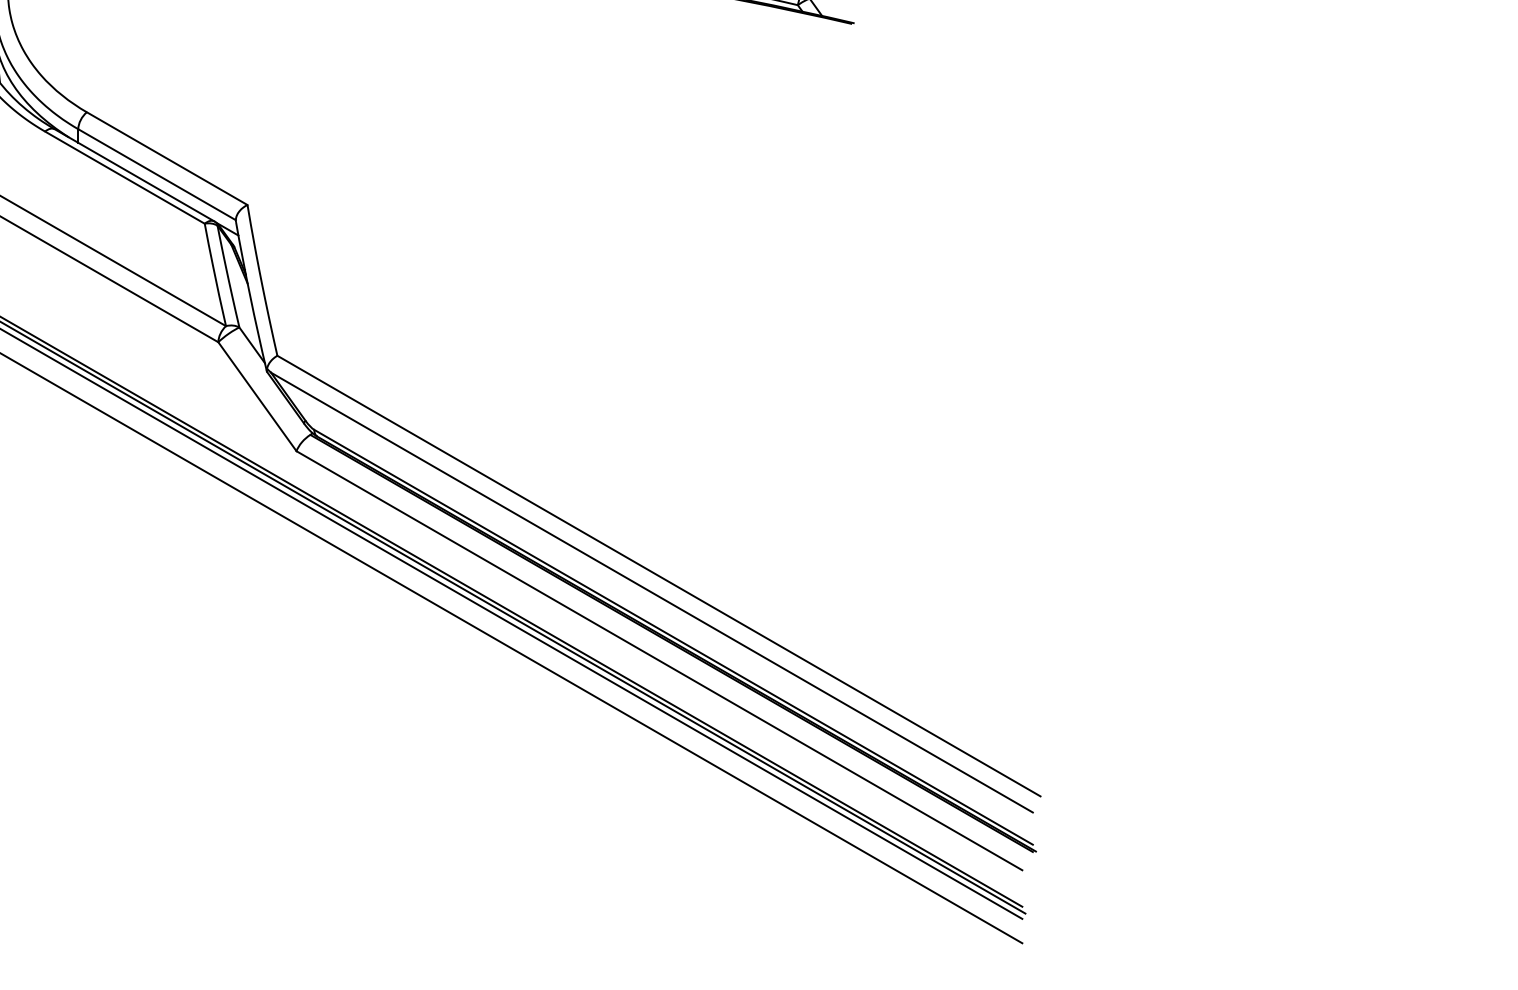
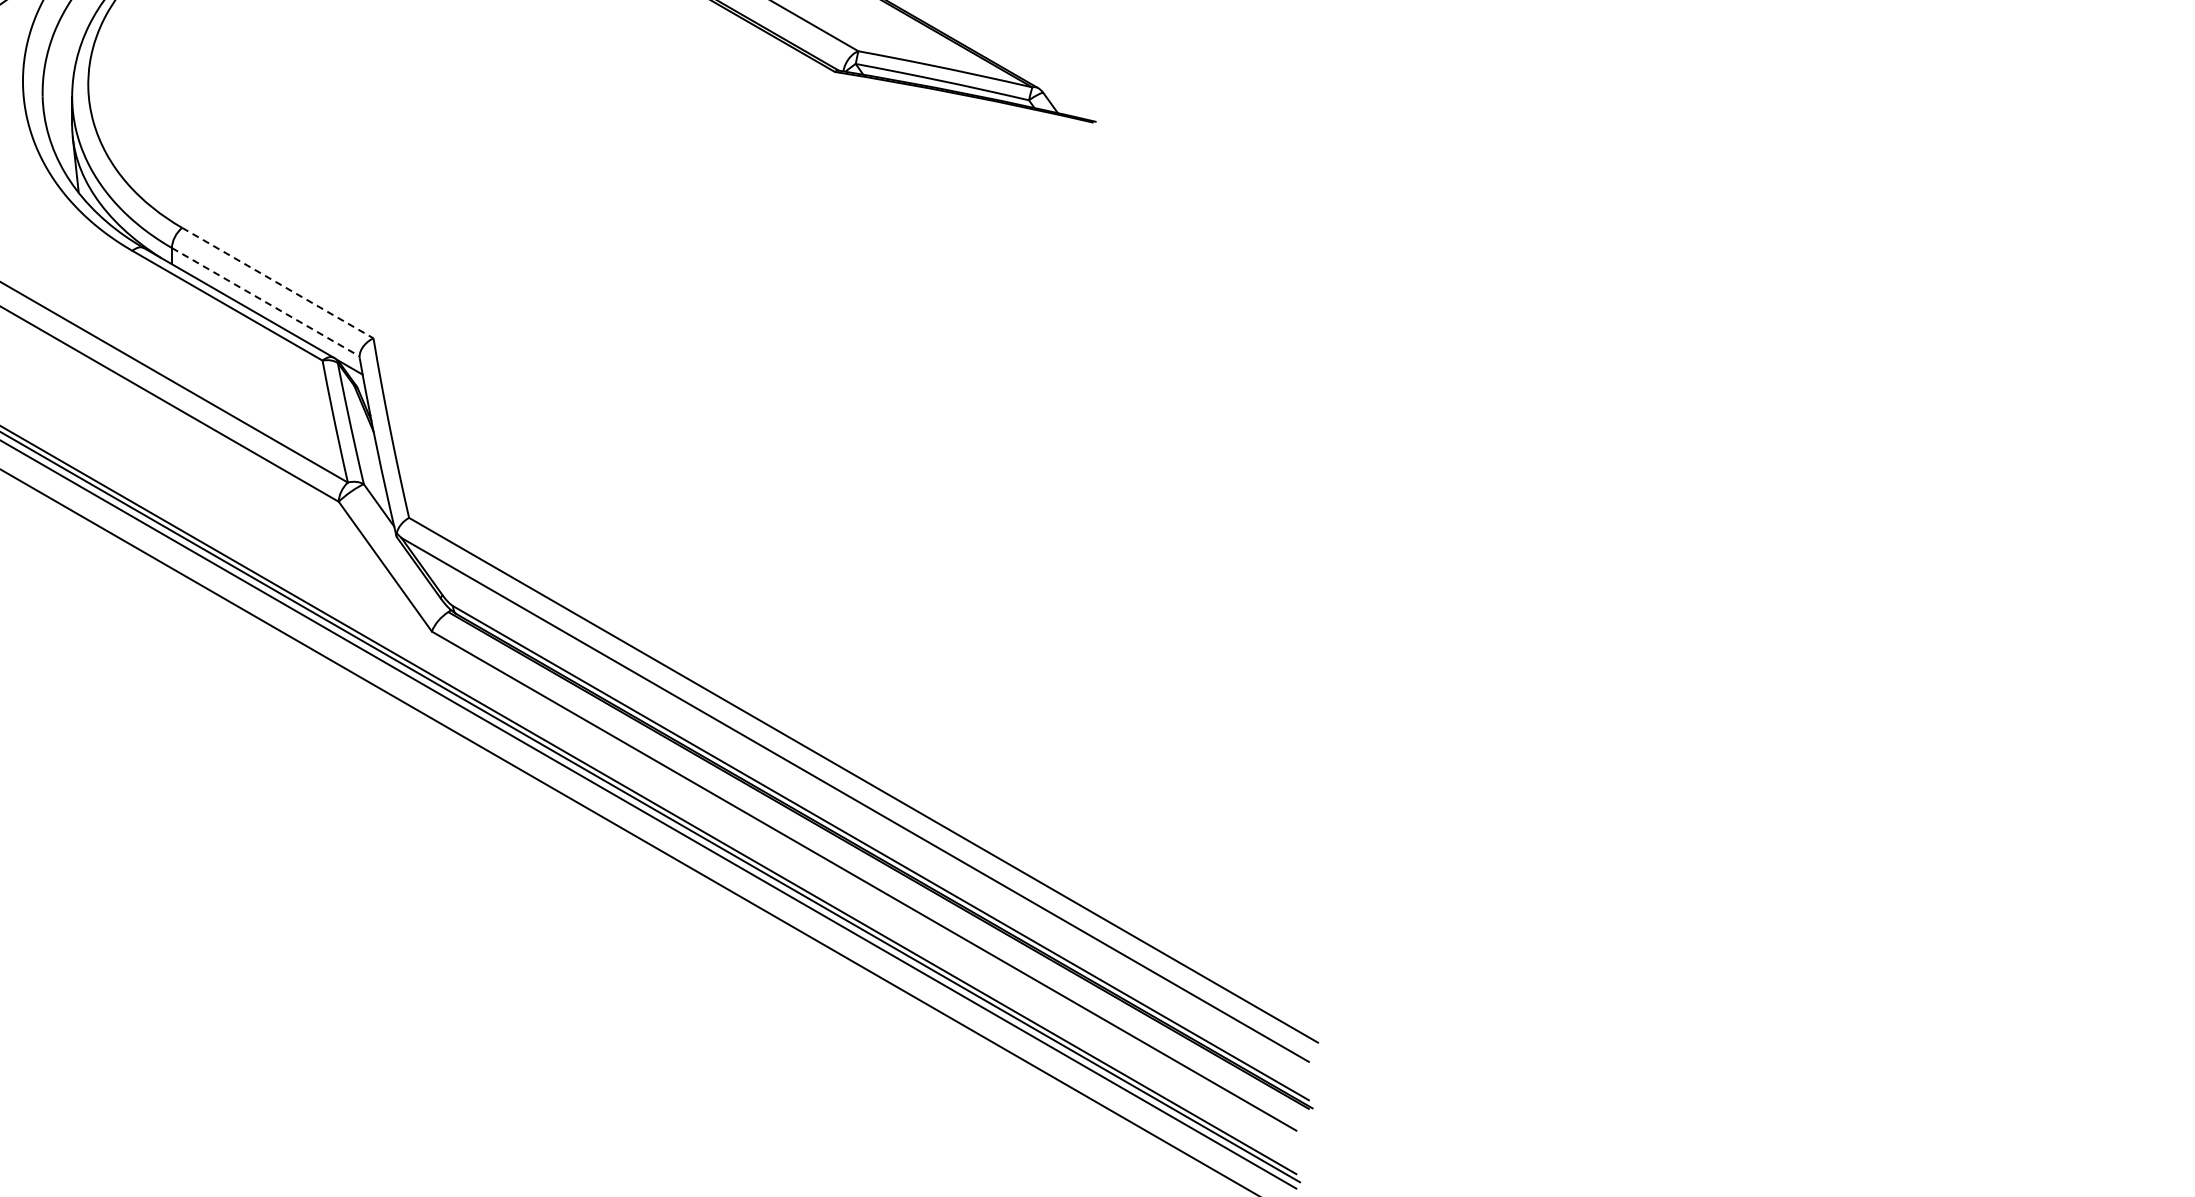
line: (167, 158) -> (278, 283), solid -> dashed
line: (157, 174) -> (266, 302), solid -> dashed

